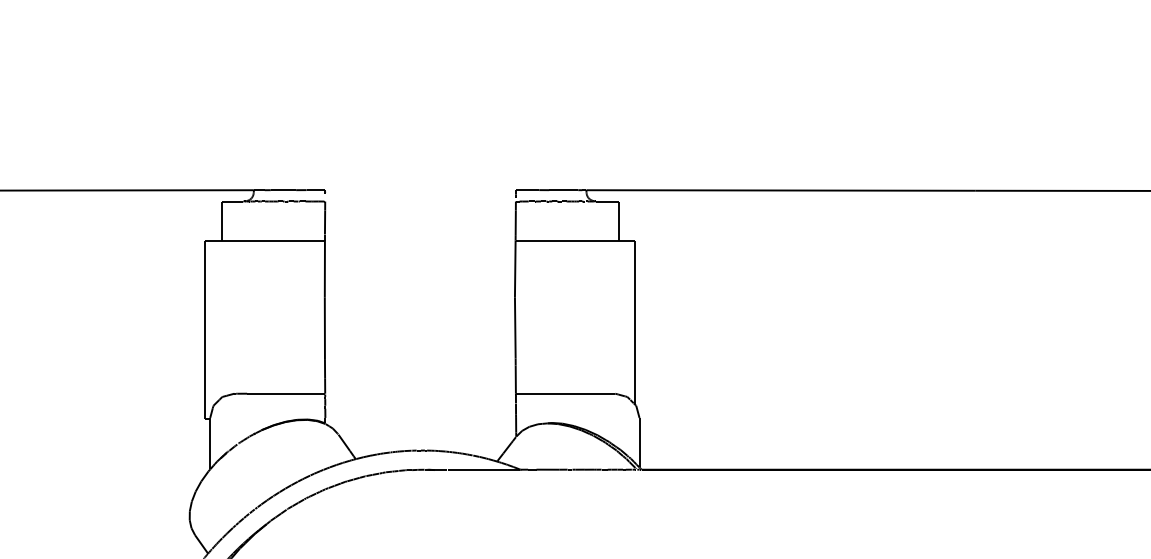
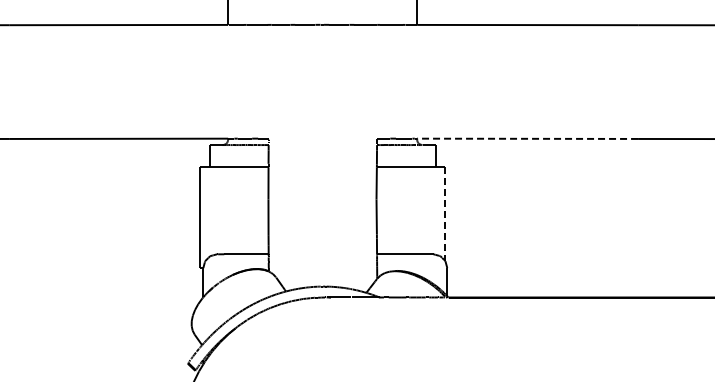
line: (780, 189) -> (527, 138), solid -> dashed
line: (634, 321) -> (444, 213), solid -> dashed

